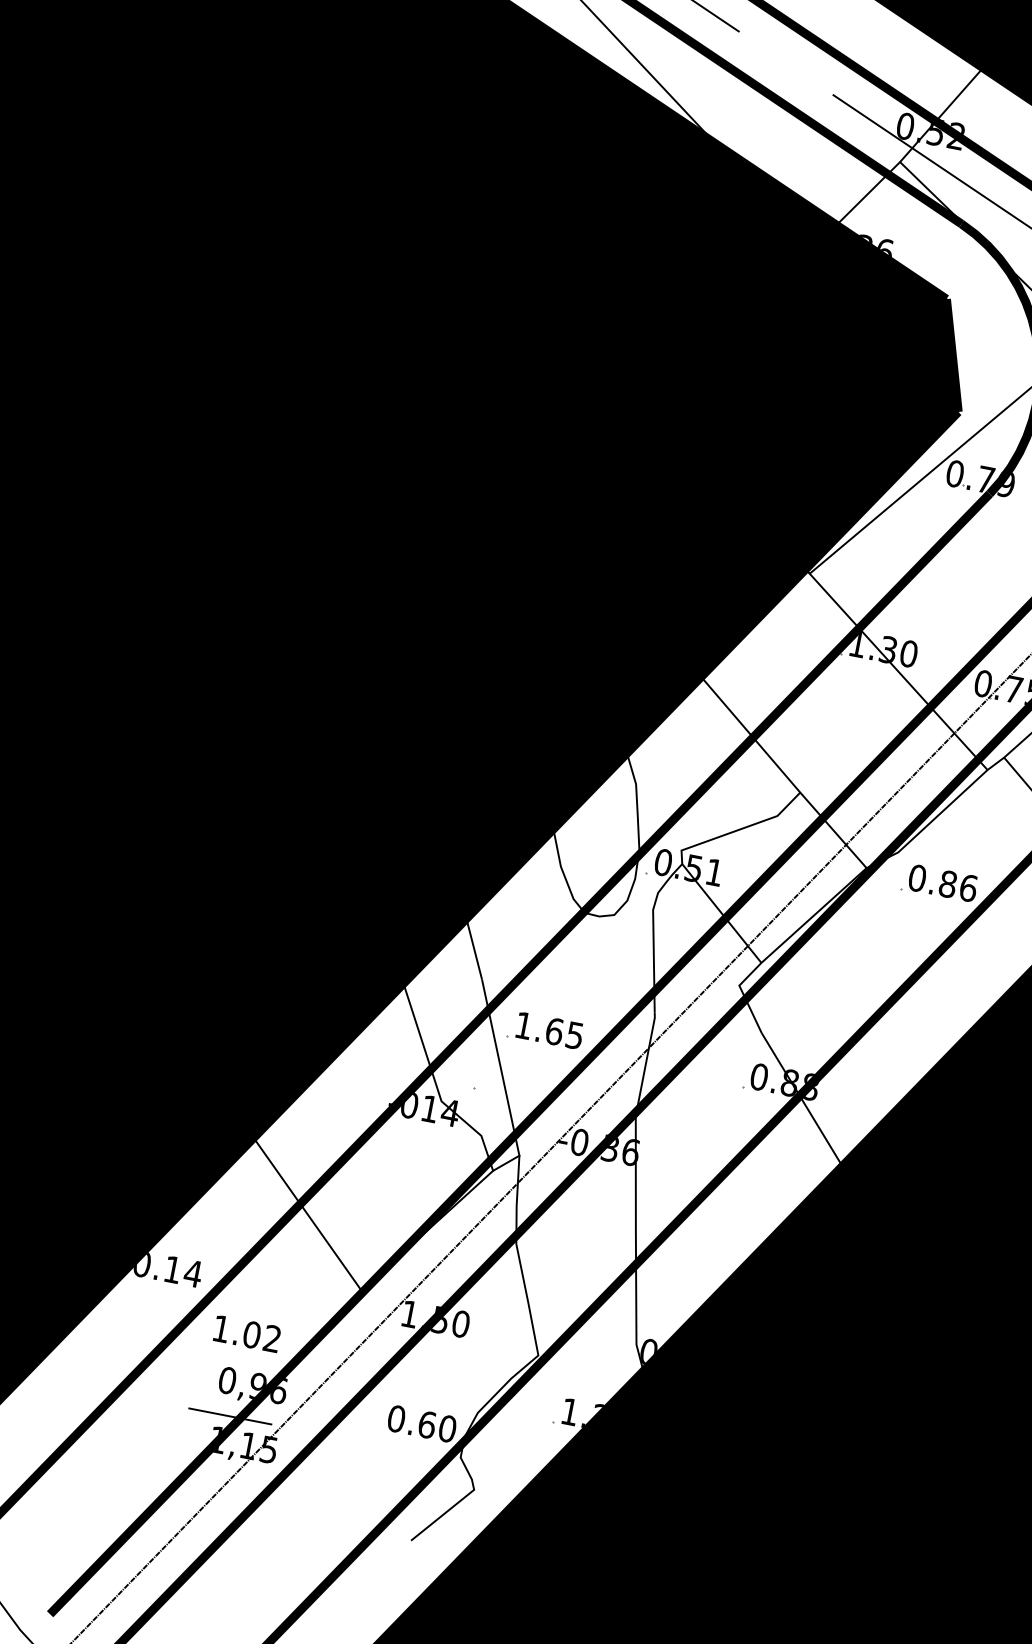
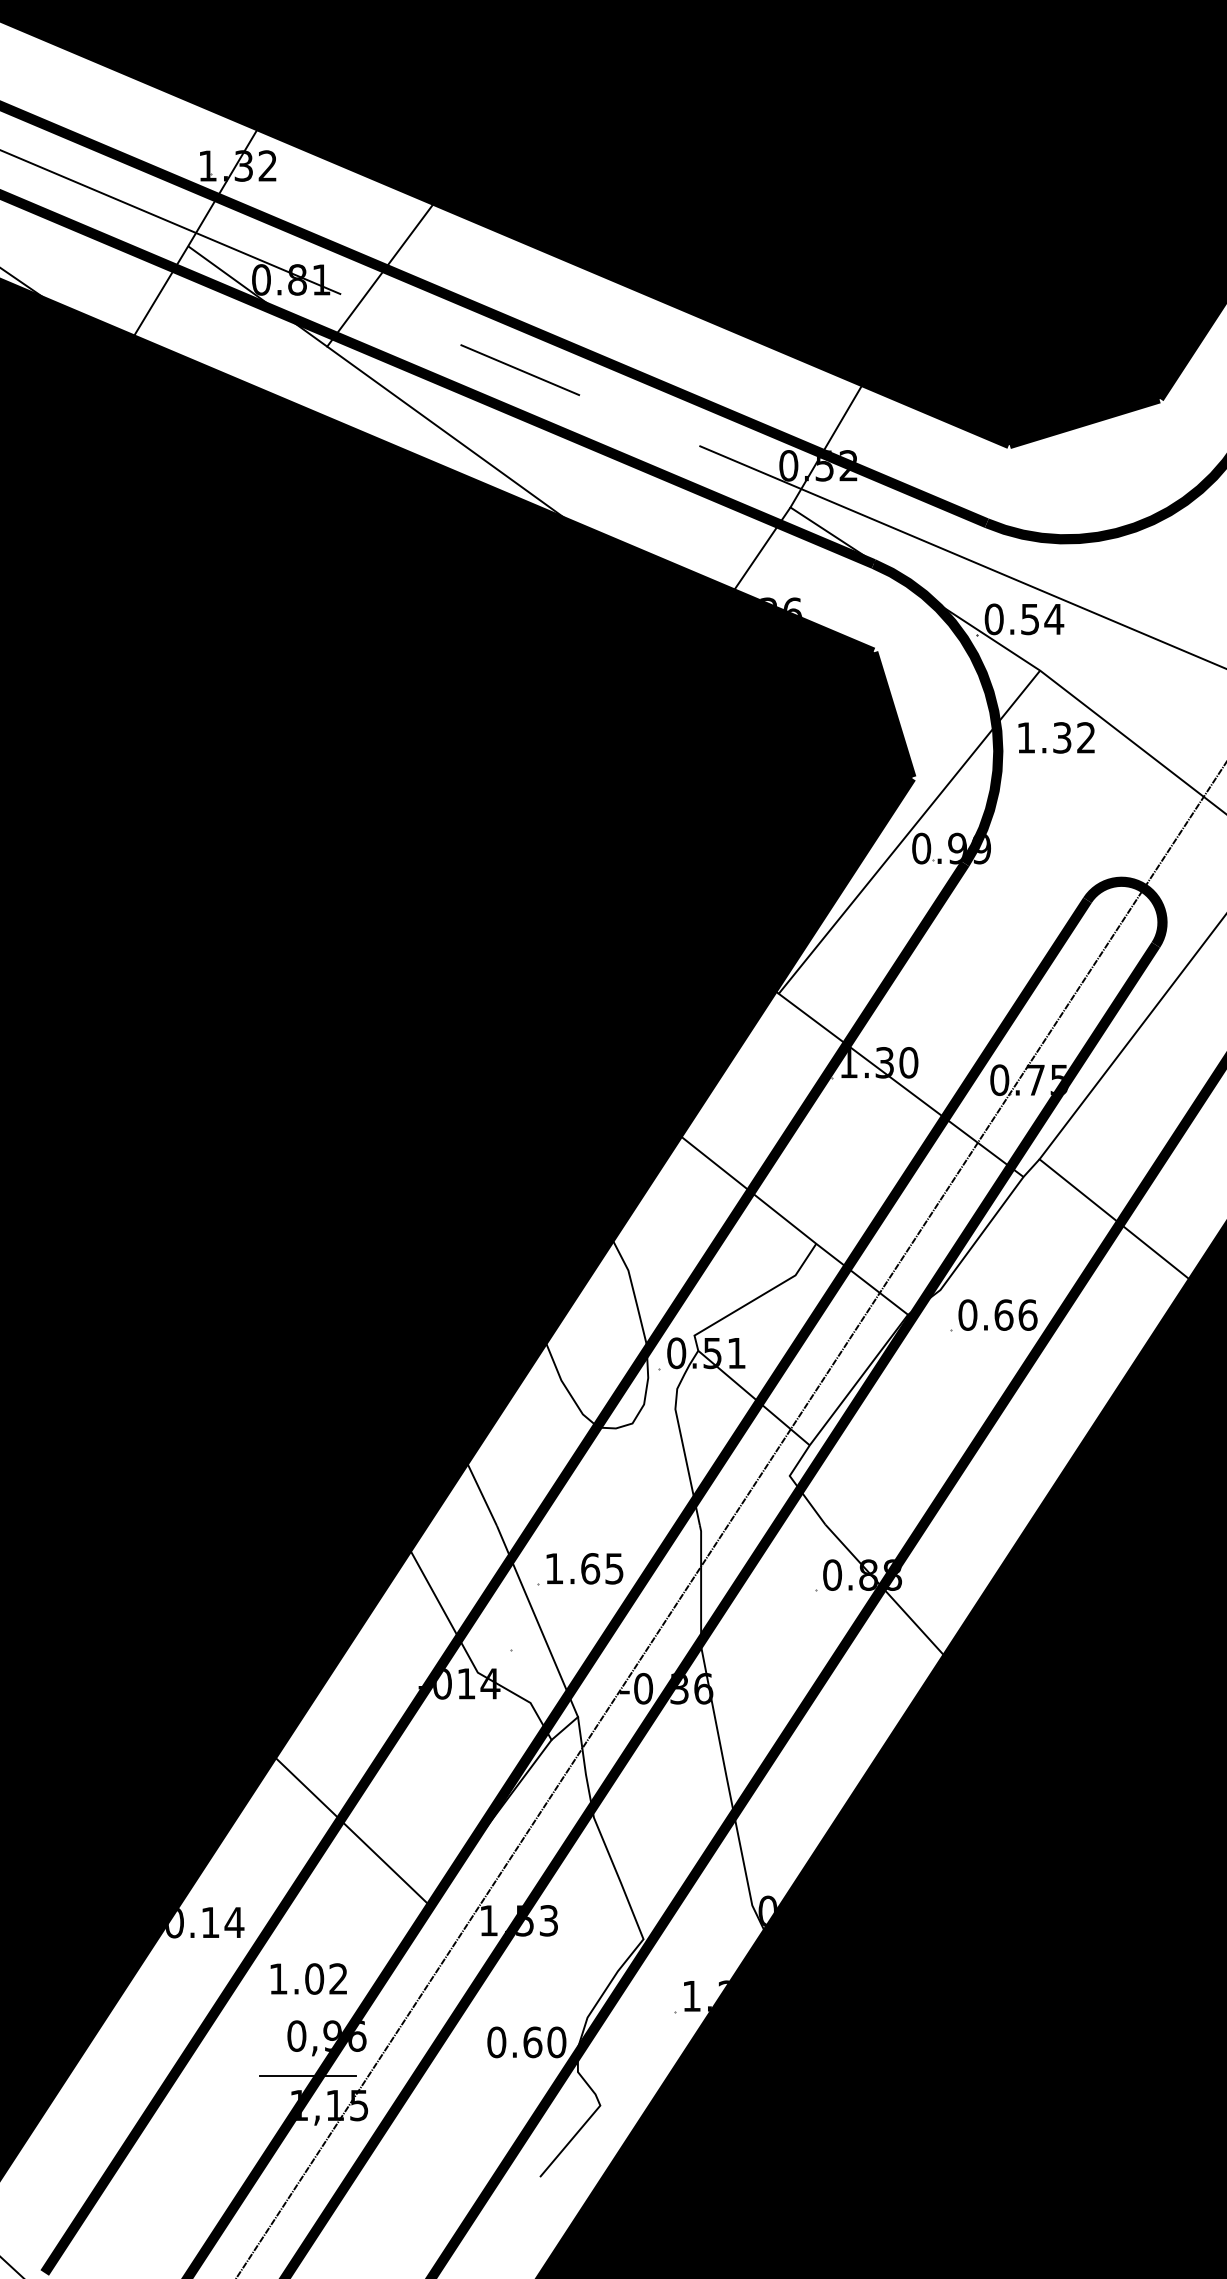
text: (985, 479) -> (957, 848), 0.79 -> 0.99
text: (947, 883) -> (1003, 1314), 0.86 -> 0.66
text: (460, 1323) -> (548, 1920), 1.50 -> 1.53

